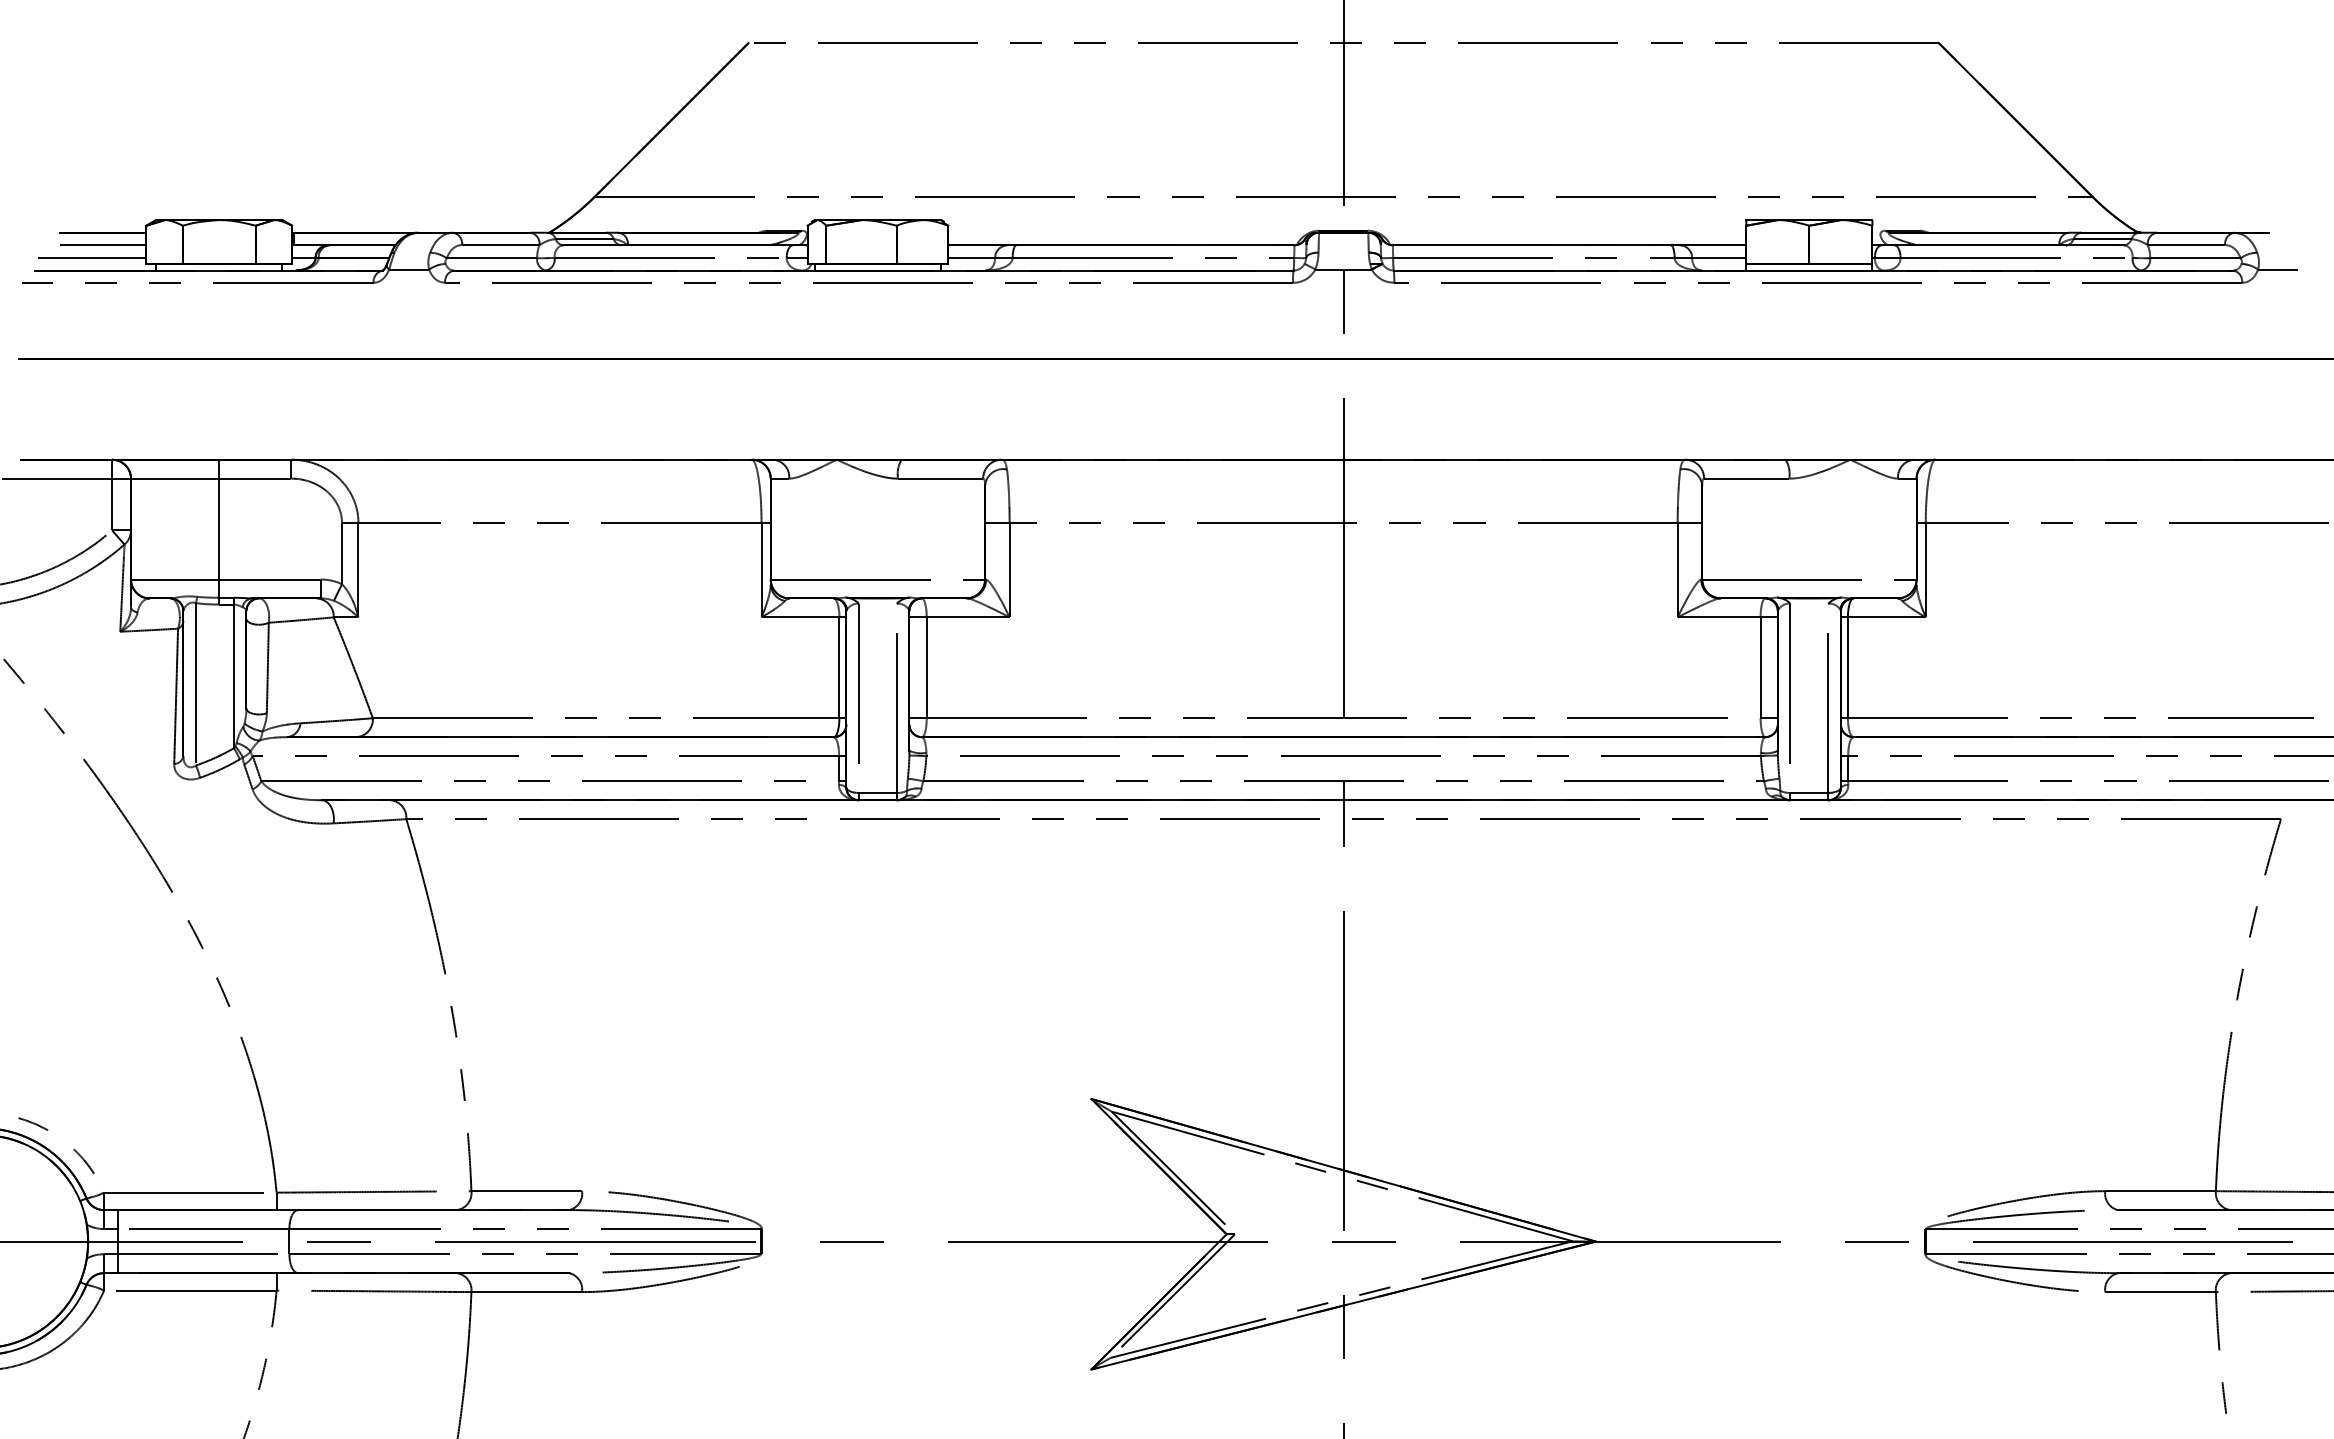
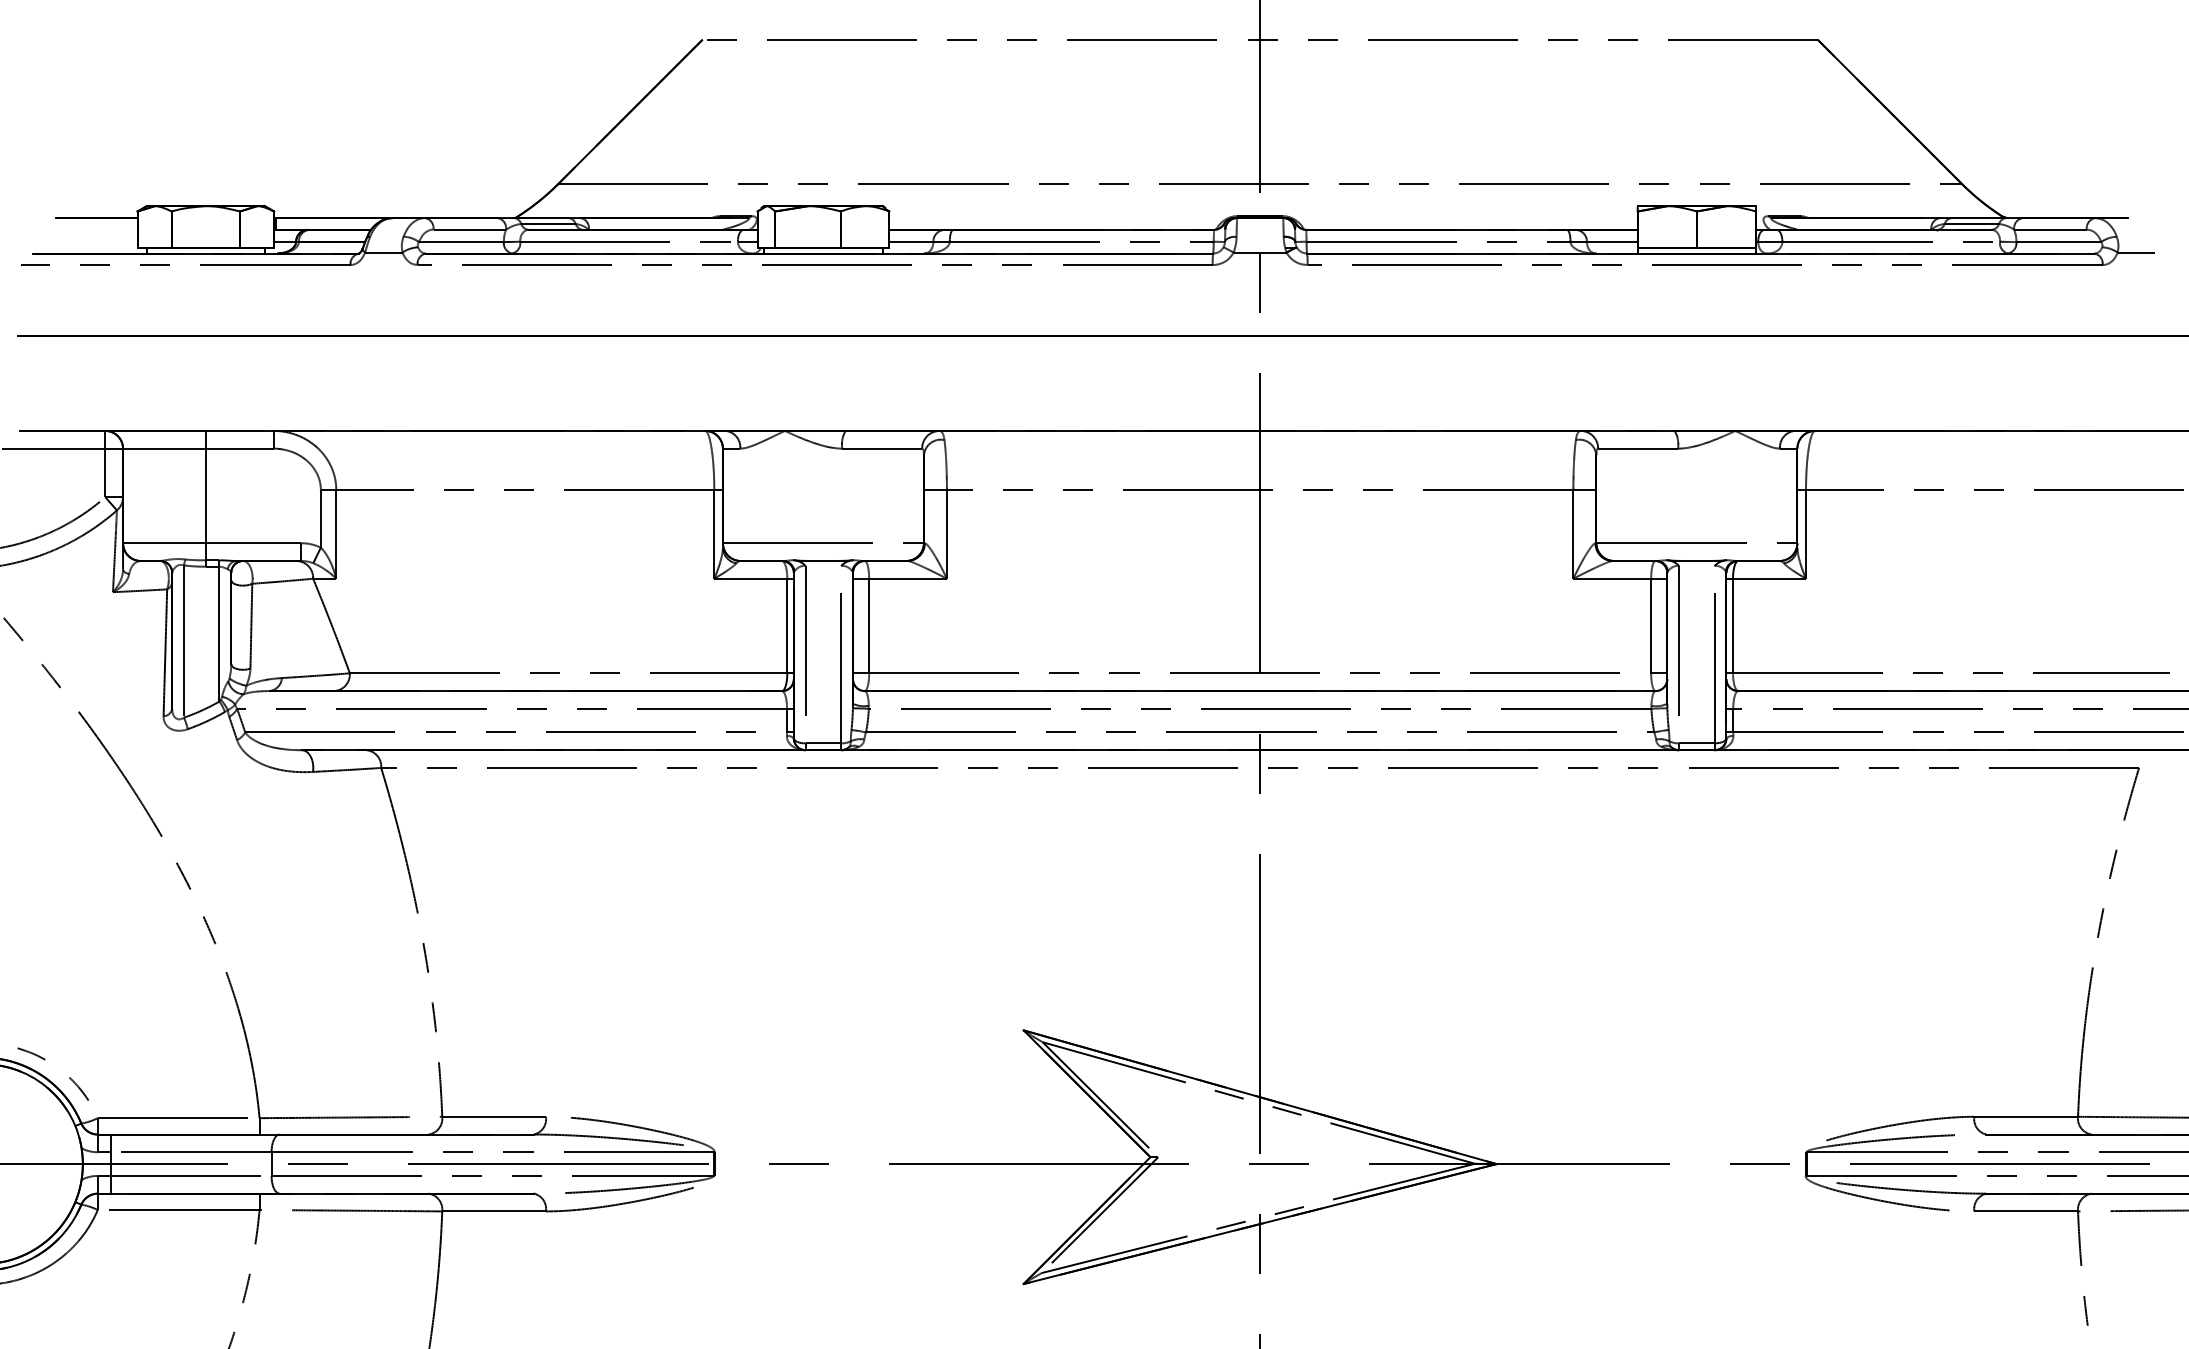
line: (102, 245) -> (96, 230), removed
line: (91, 258) -> (86, 242), removed

